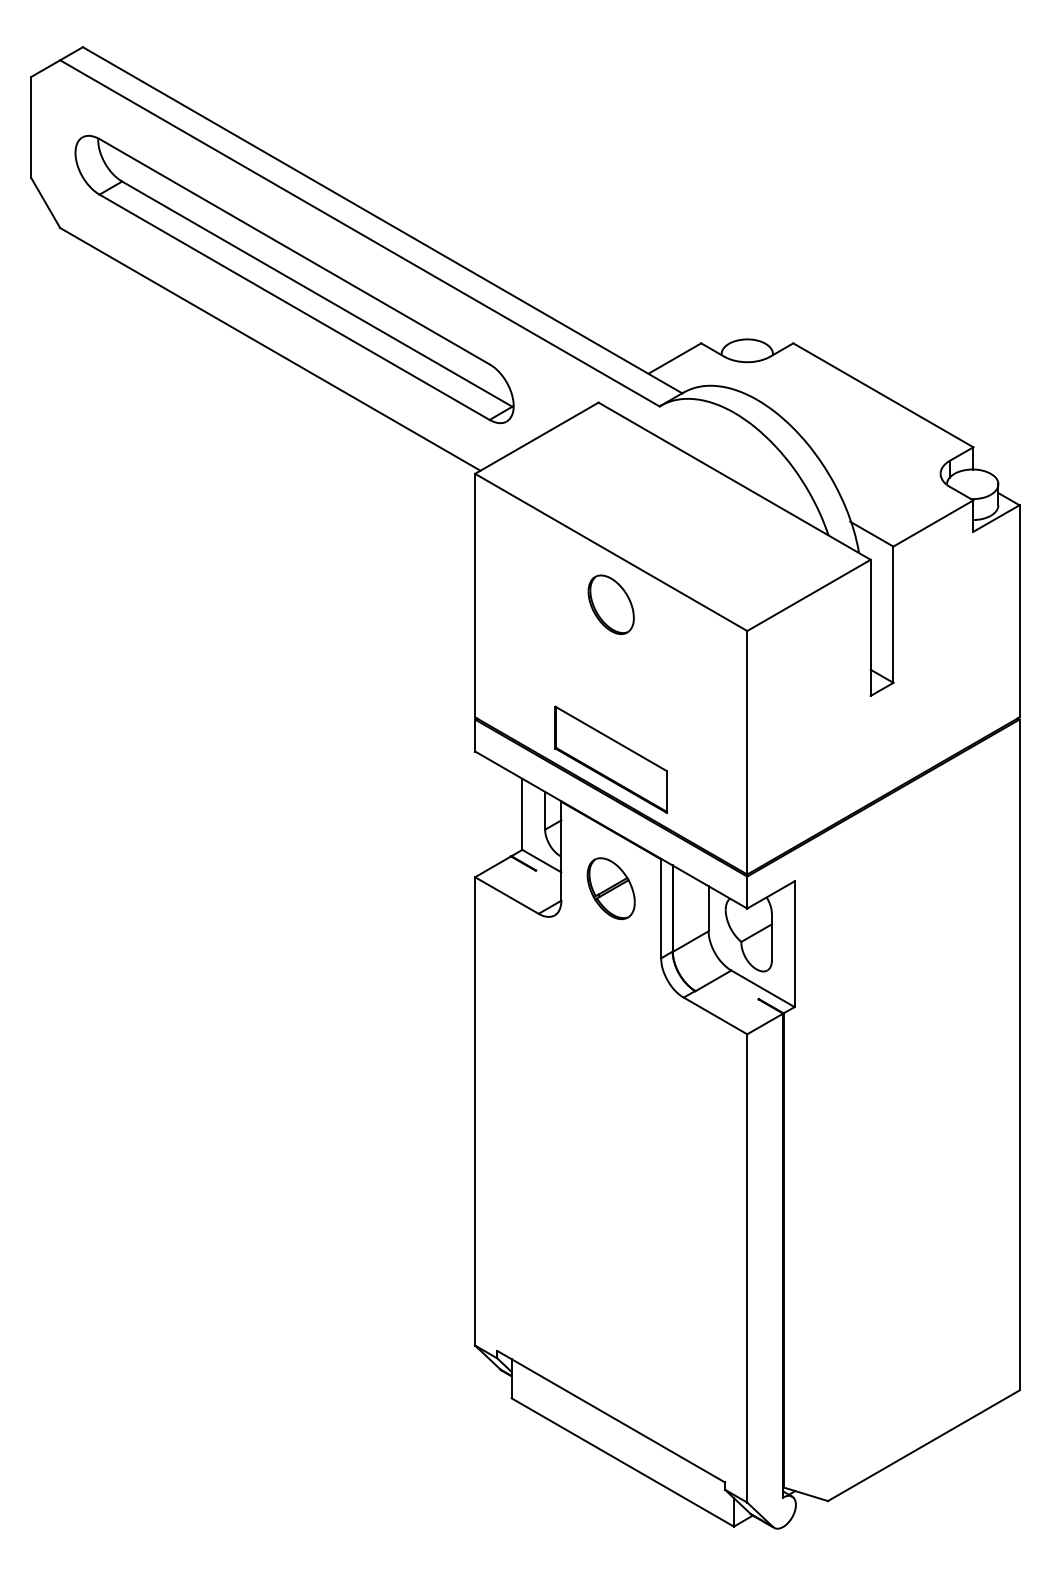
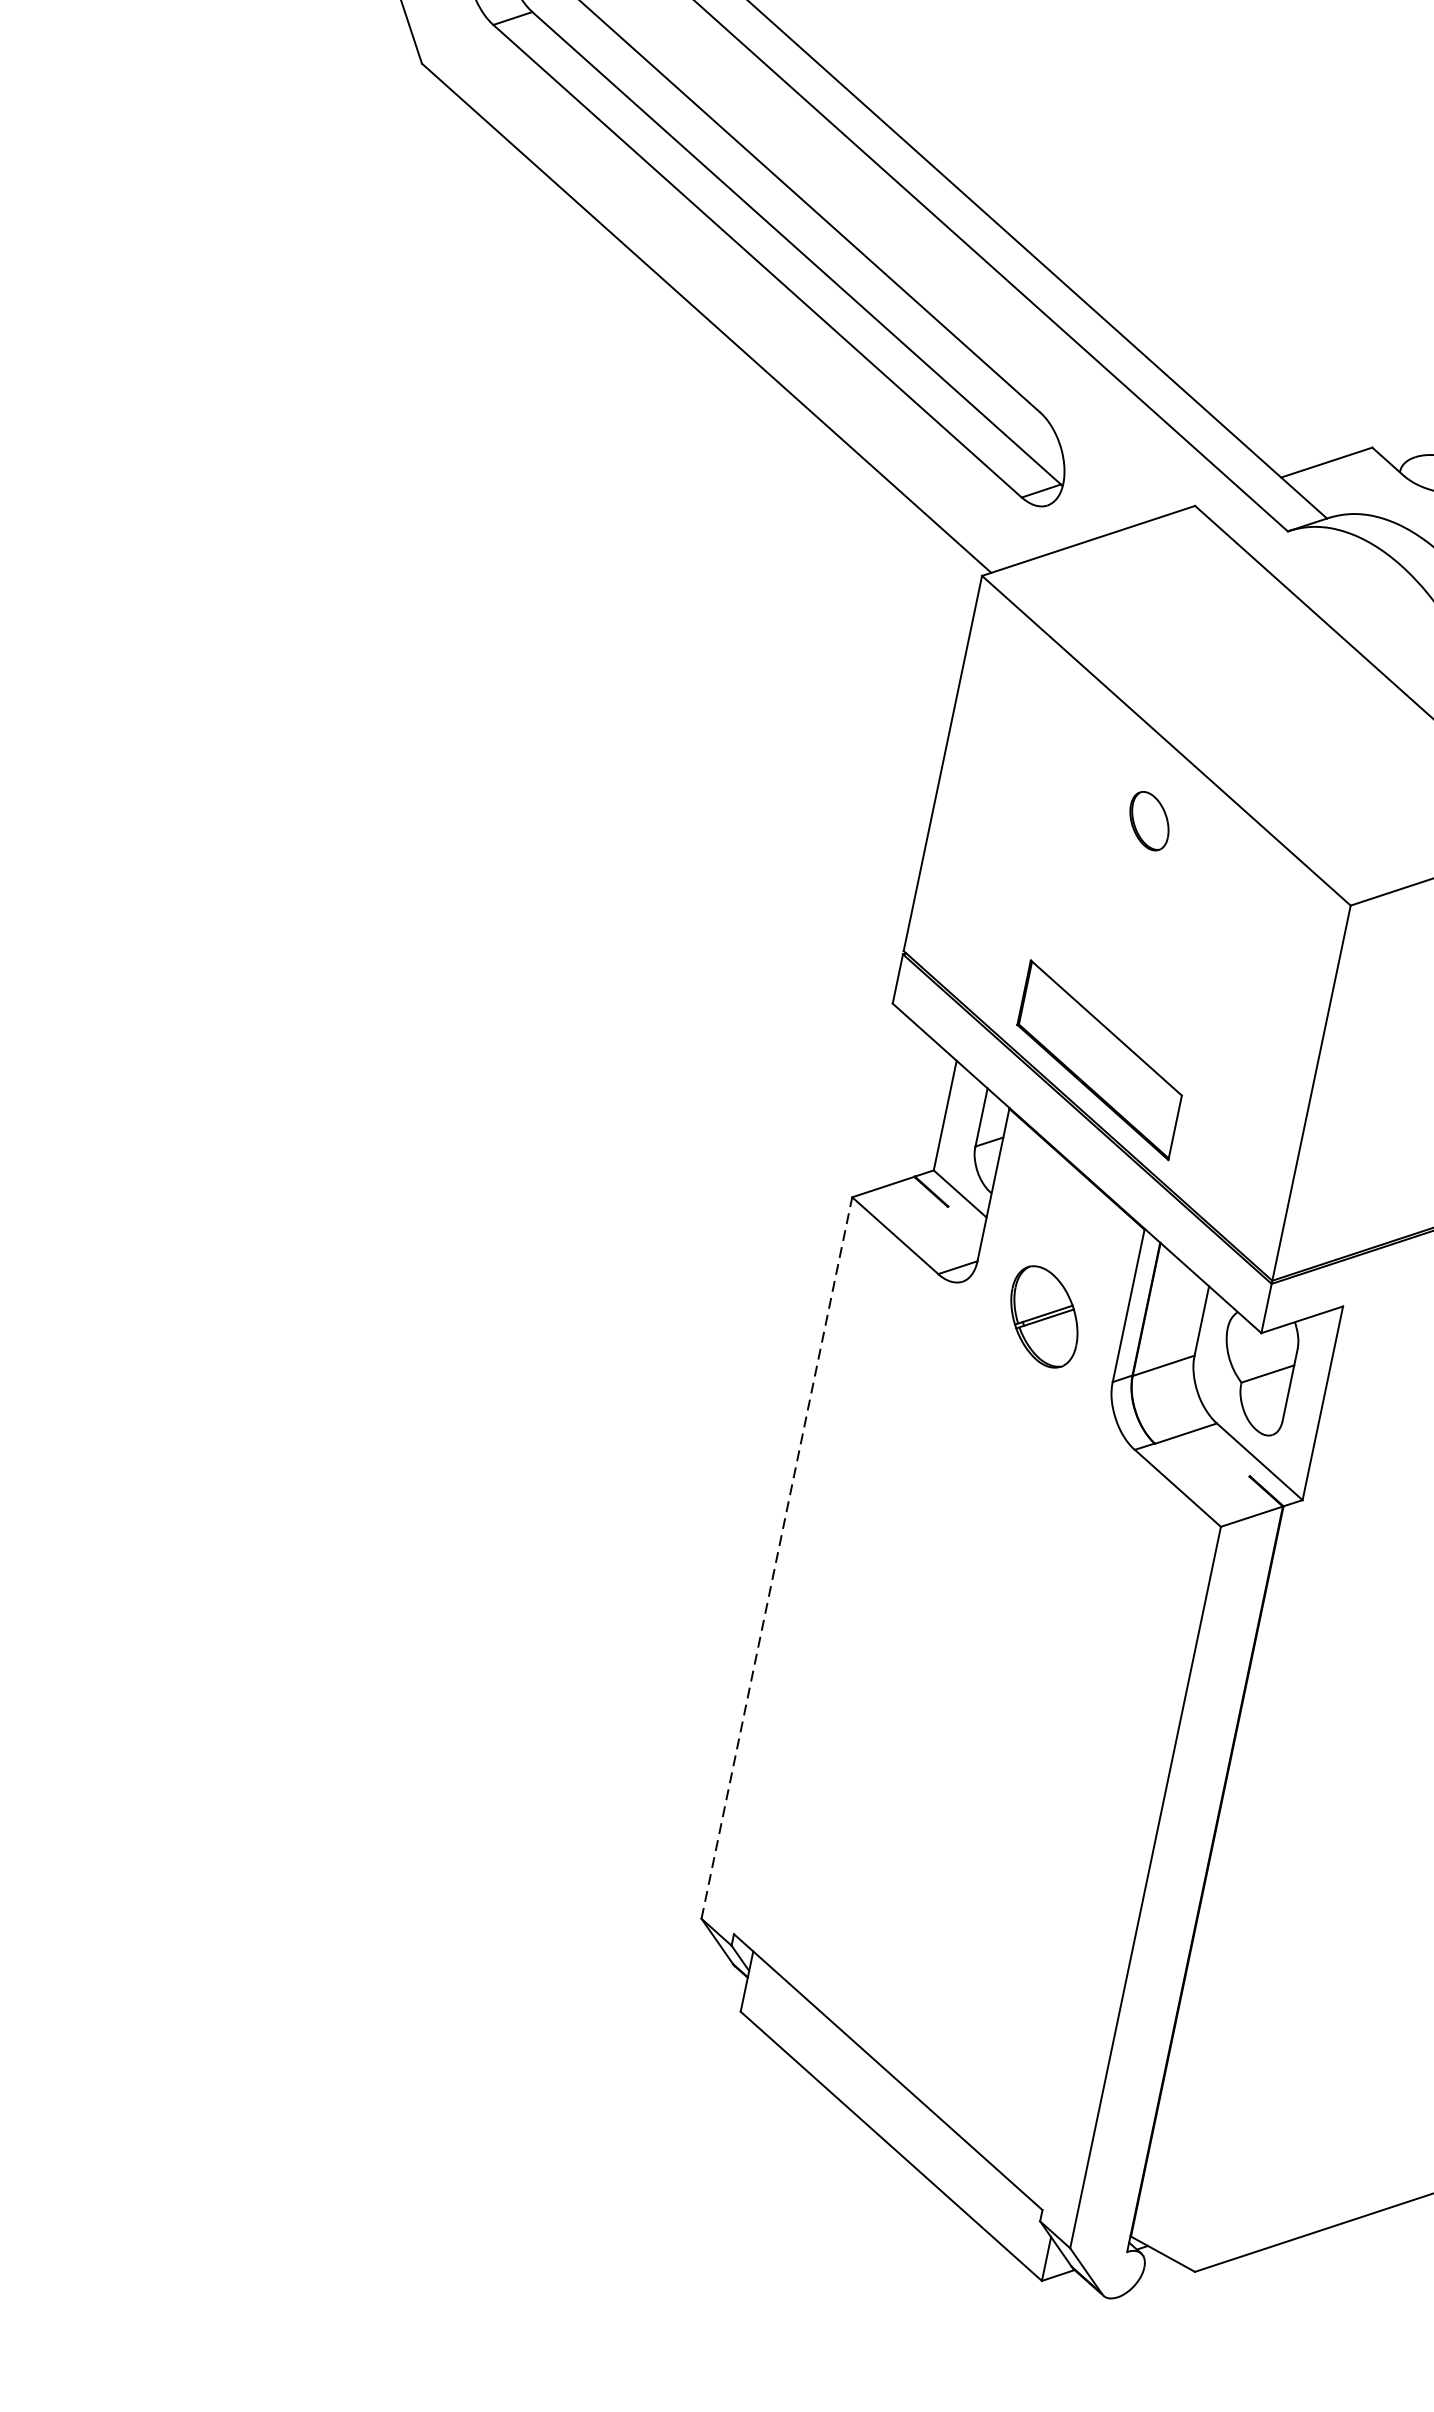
part: (610, 604) -> (1148, 820), size x0.6
part: (610, 888) -> (1043, 1316), moved
line: (475, 1110) -> (777, 1556), solid -> dashed

